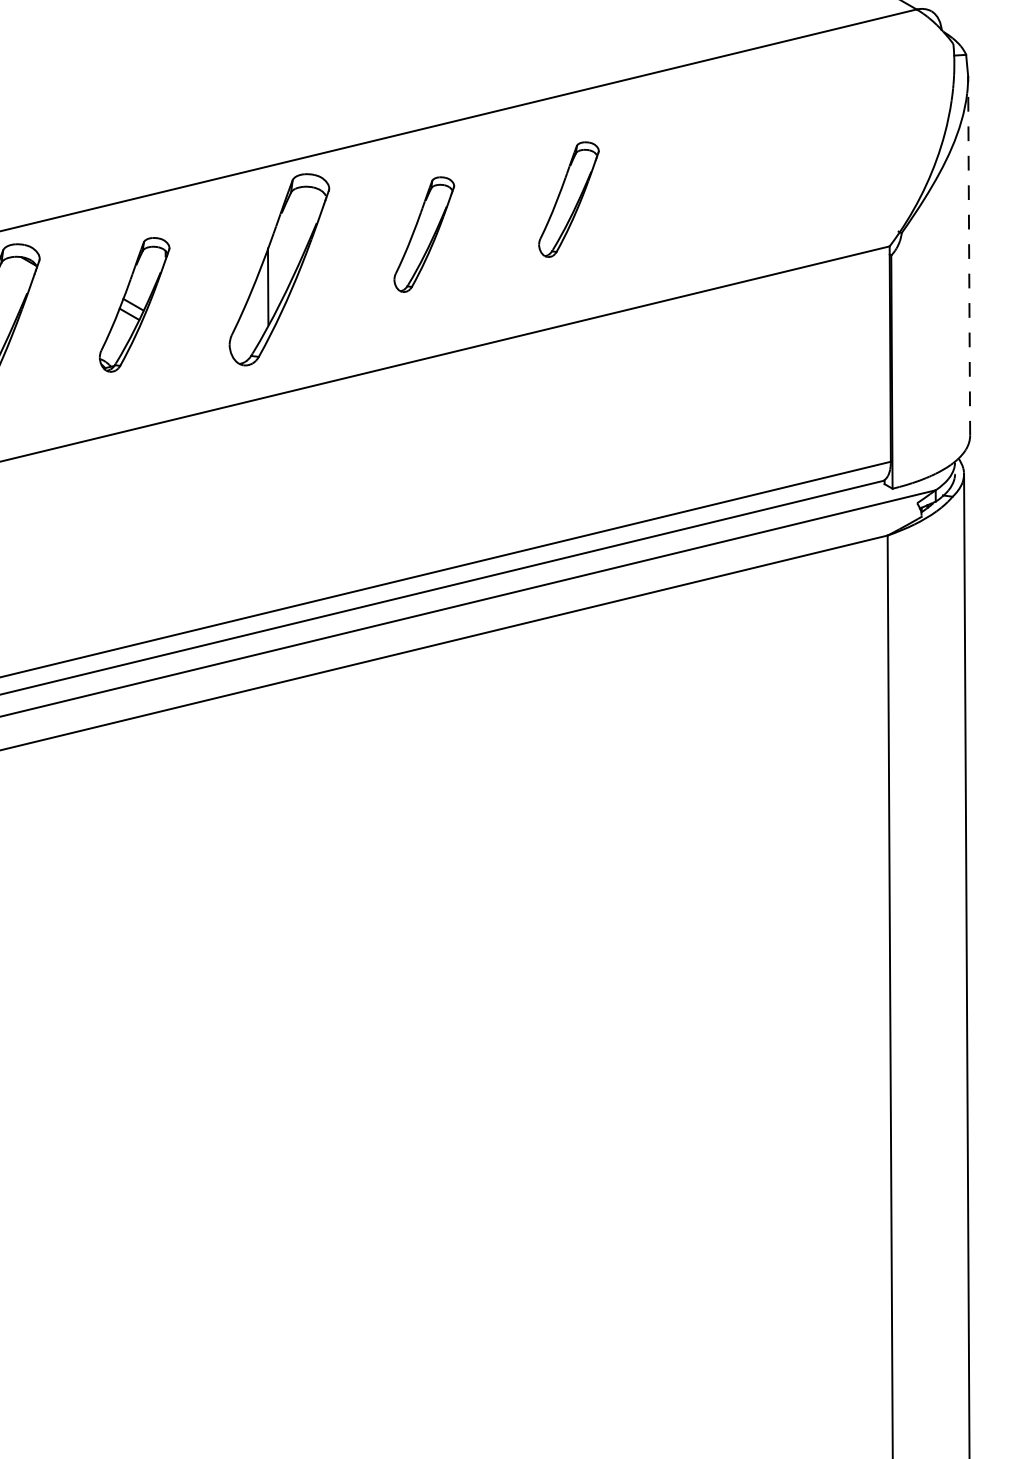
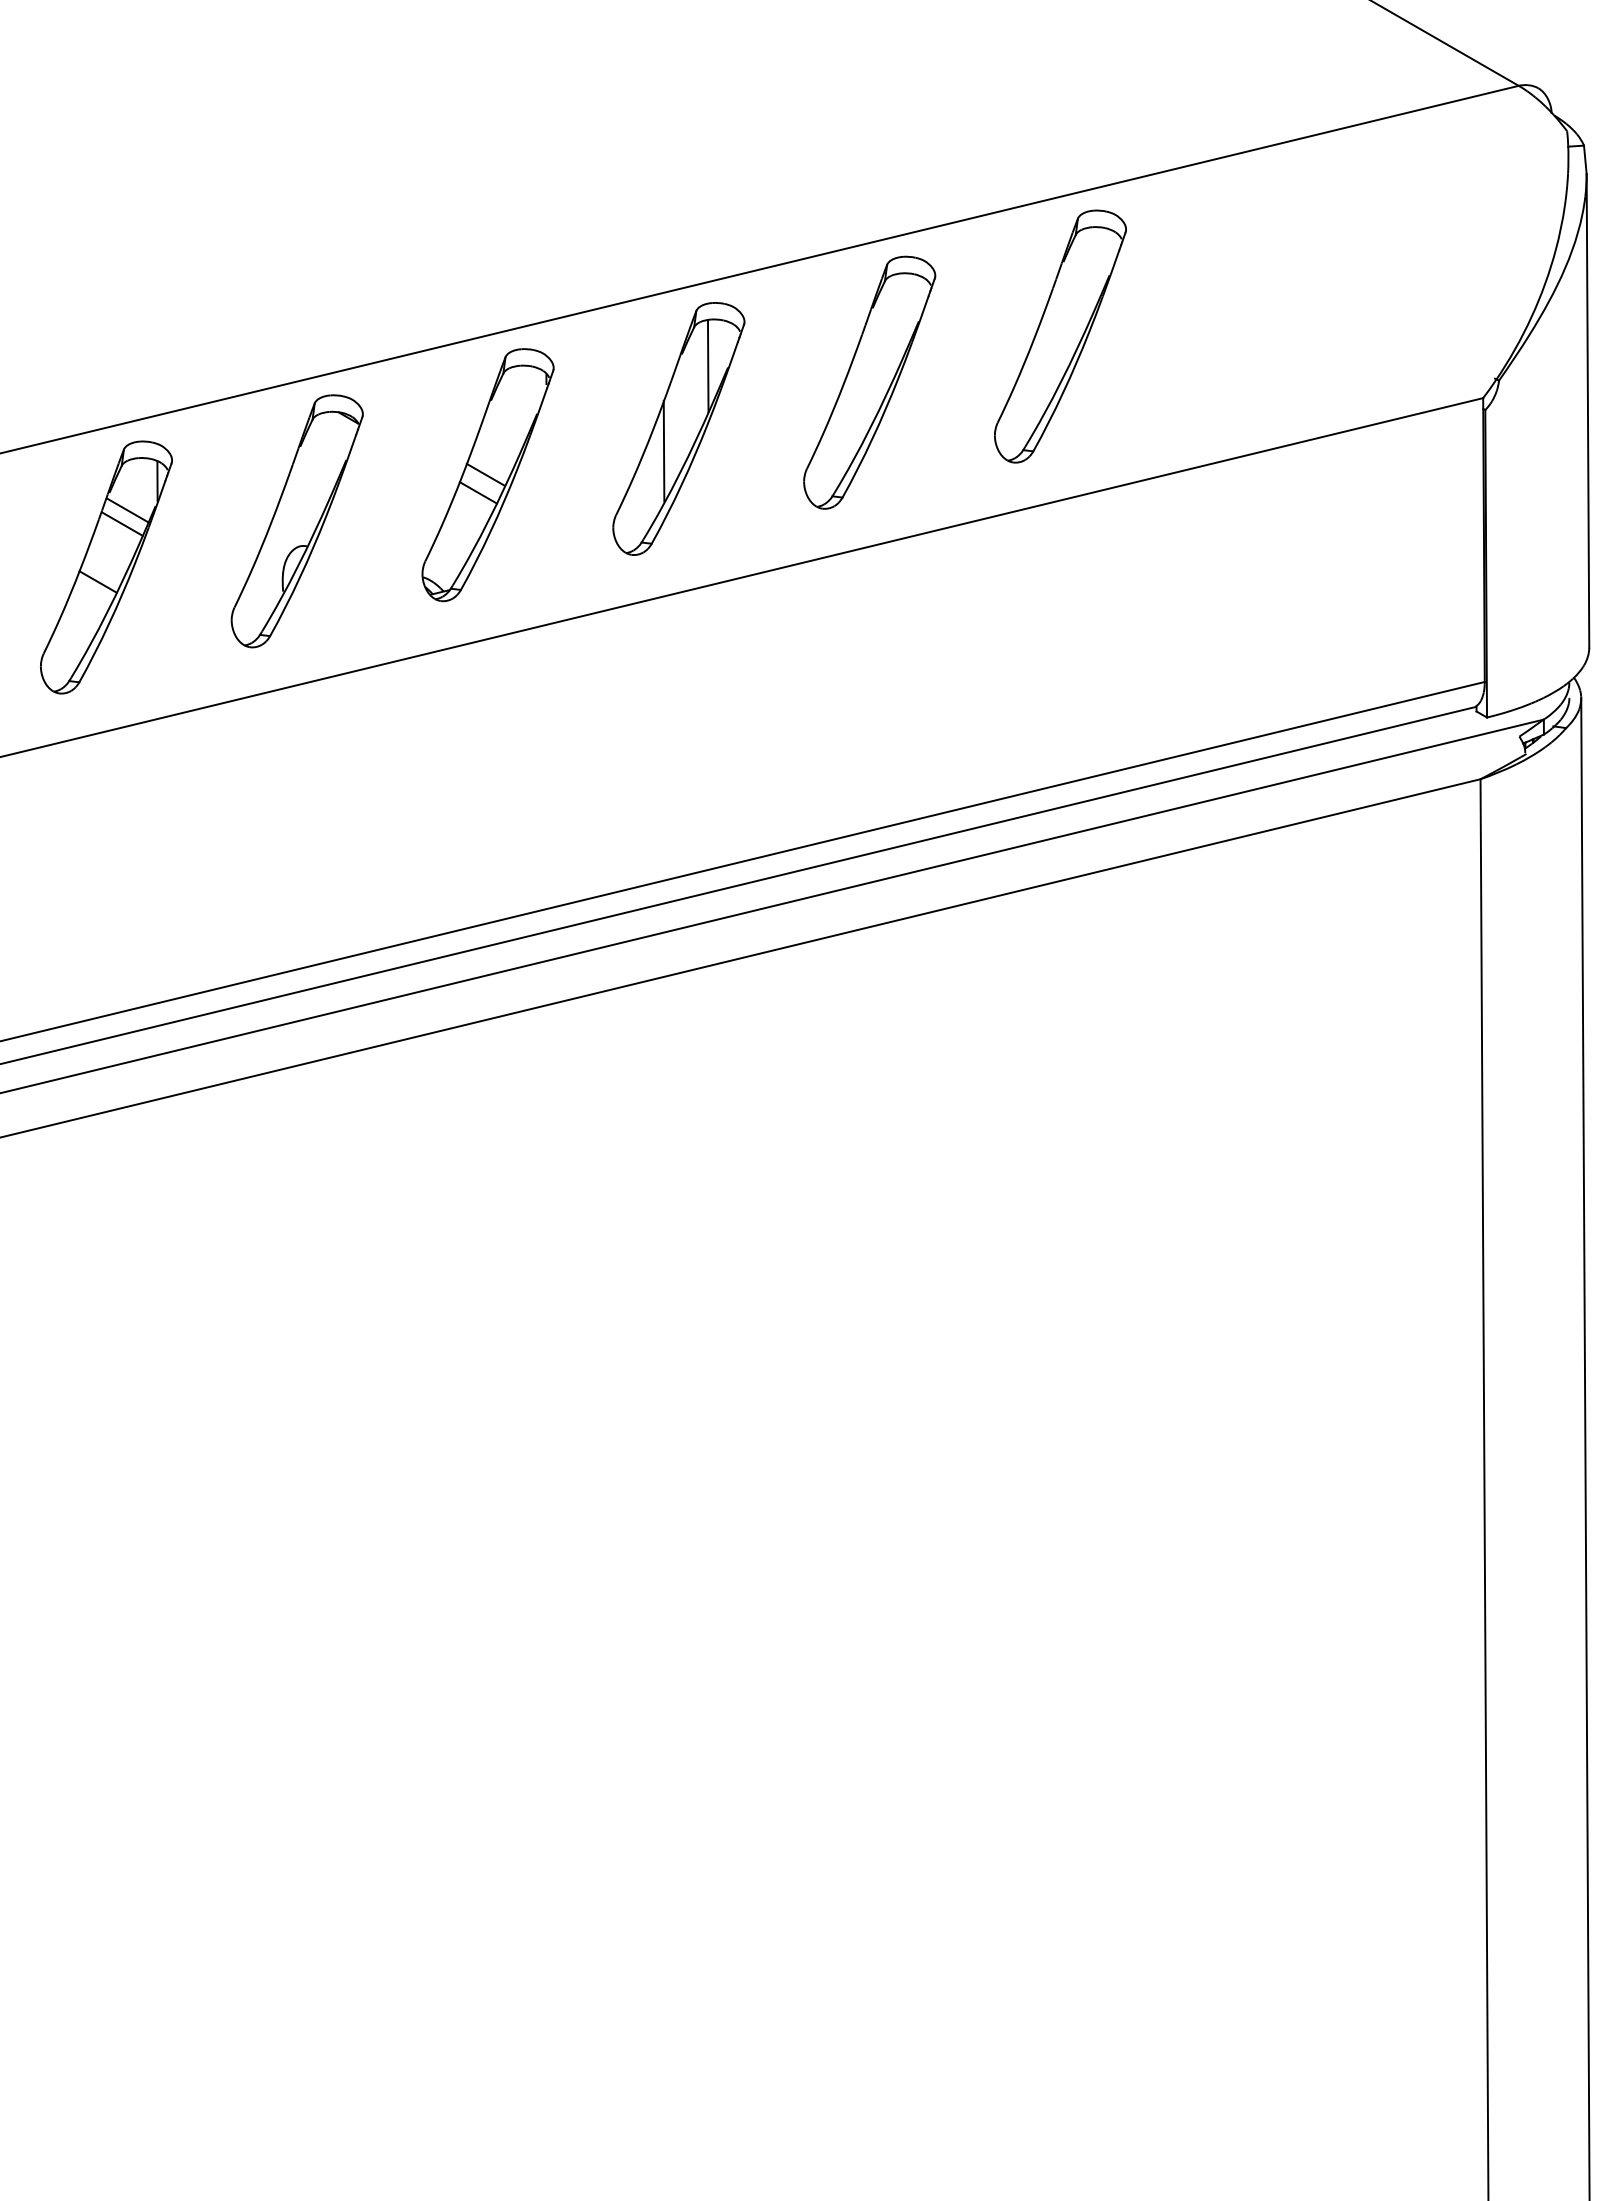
part: (568, 199) -> (1060, 336), size x1.67
line: (301, 222) -> (707, 366), added
part: (424, 234) -> (869, 382), size x1.67
line: (968, 255) -> (1587, 410), dashed -> solid
part: (134, 305) -> (487, 475), size x1.43

